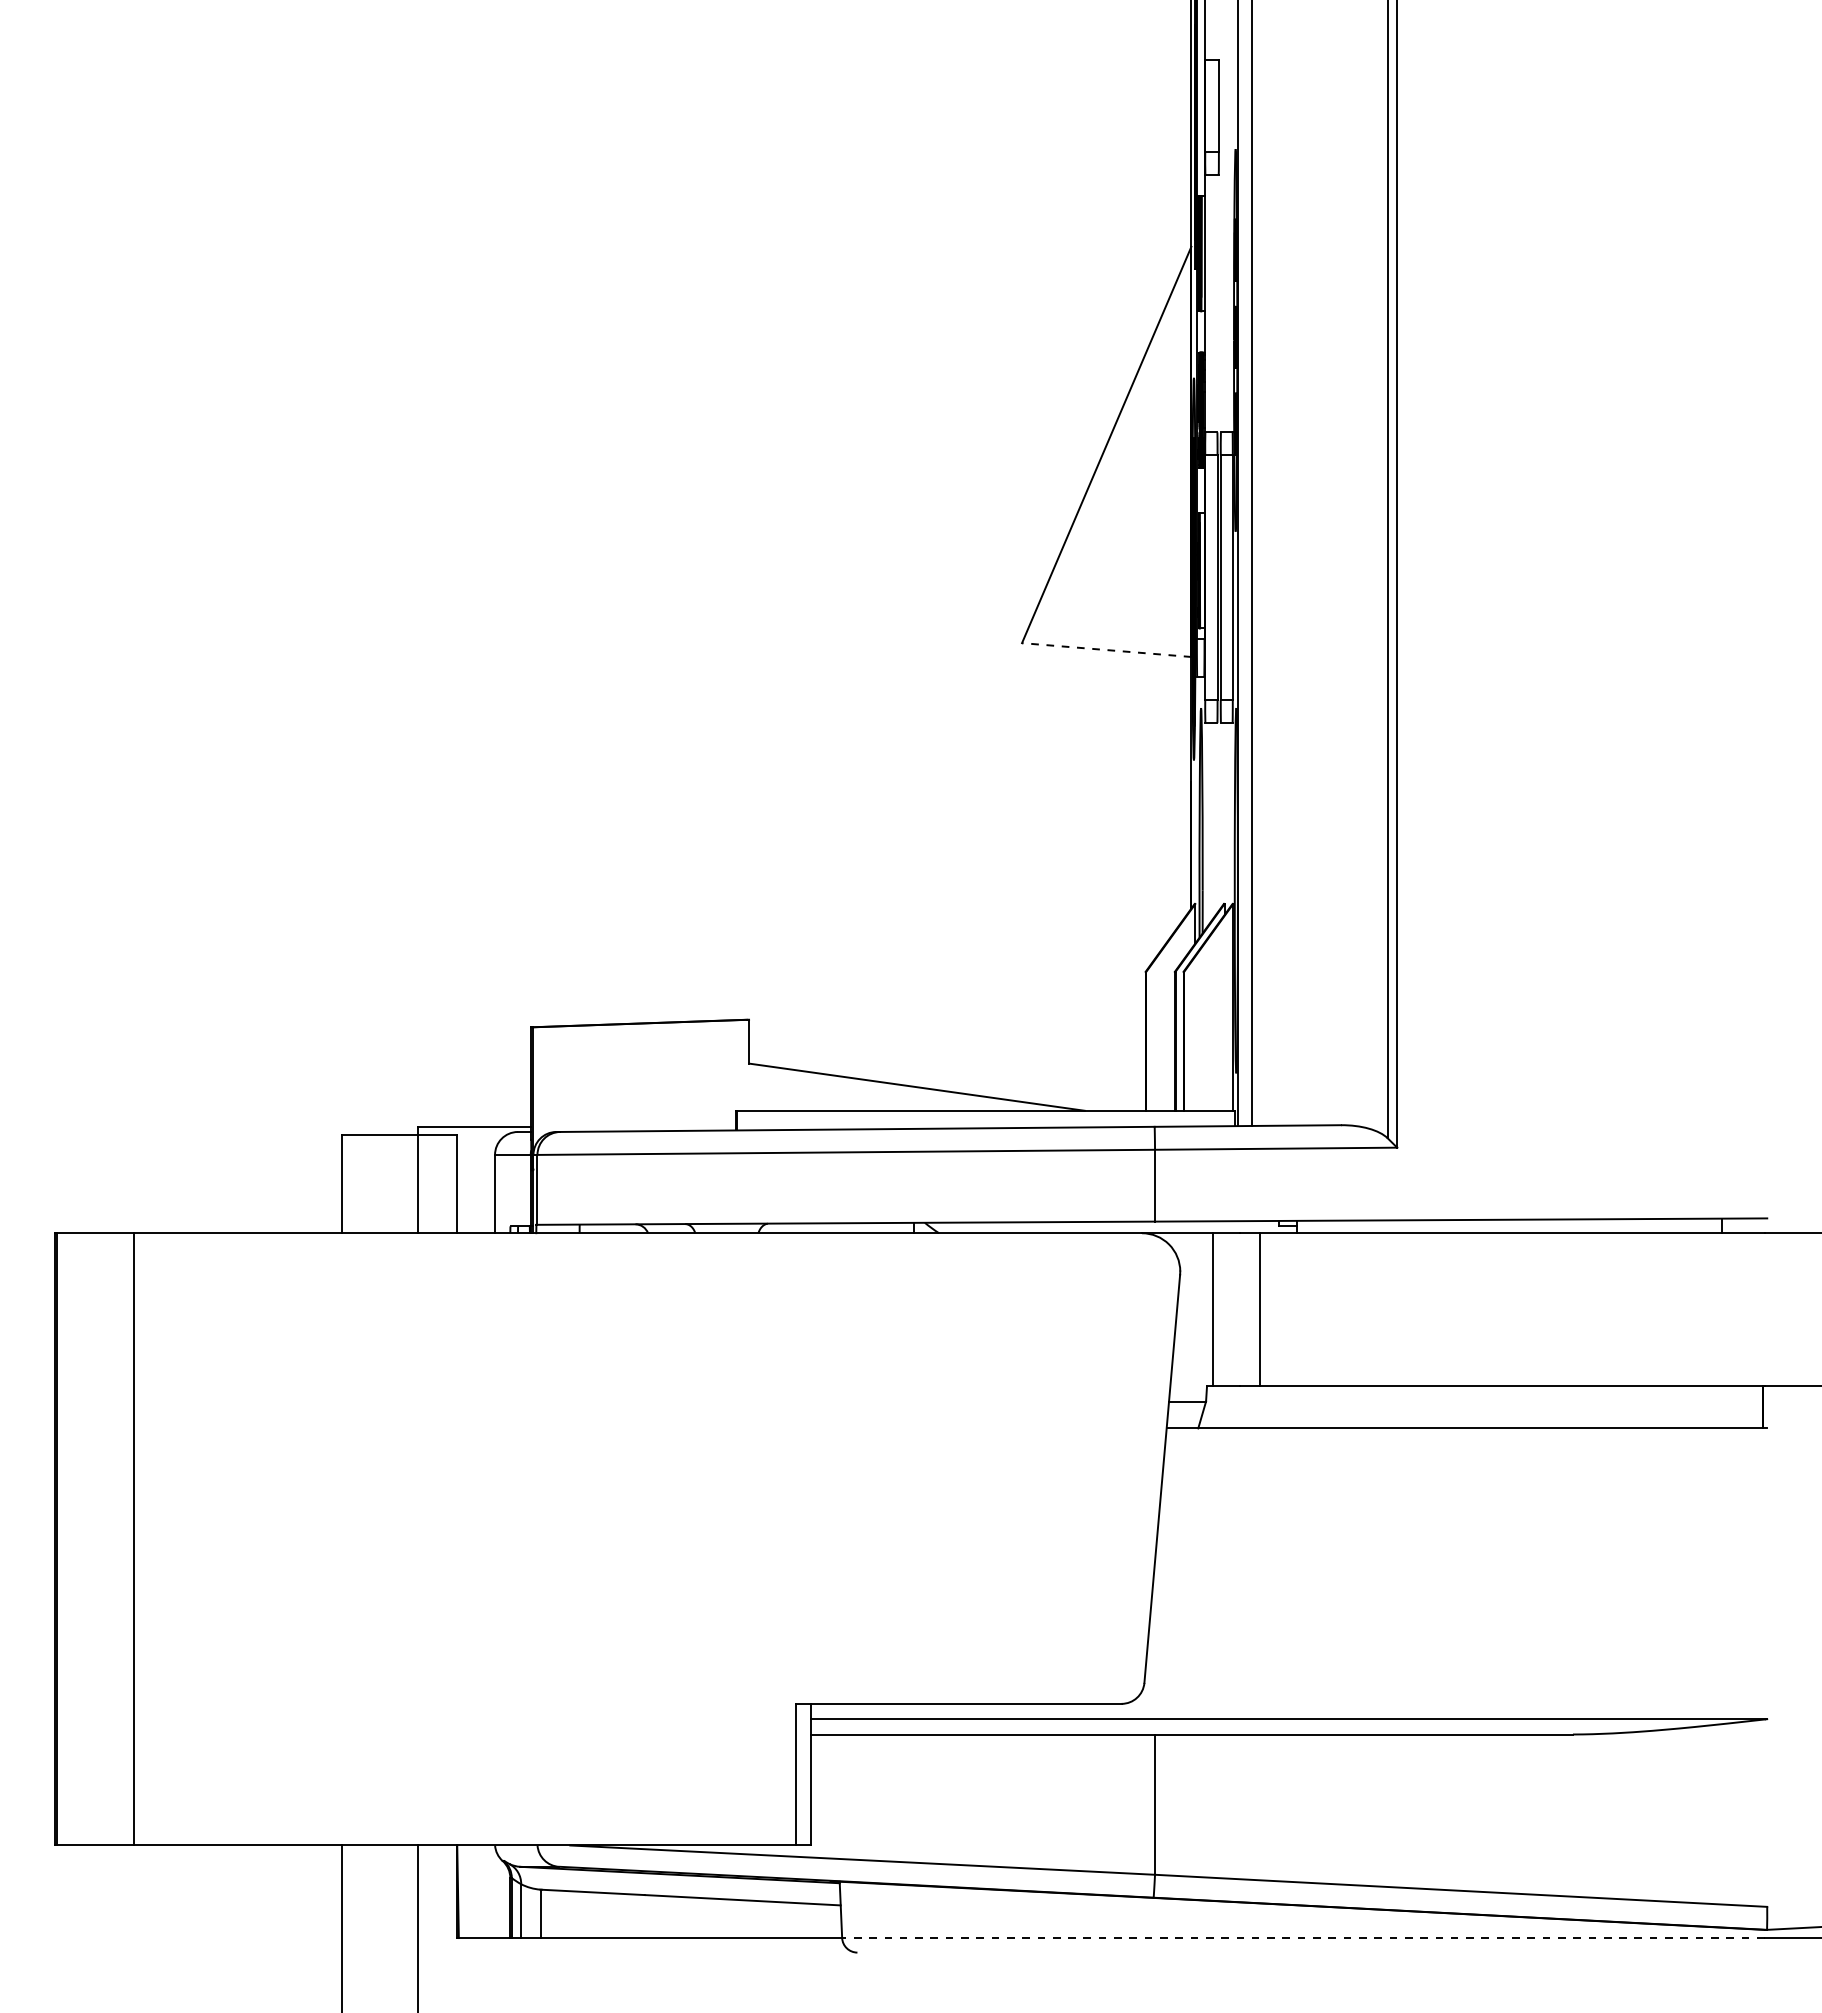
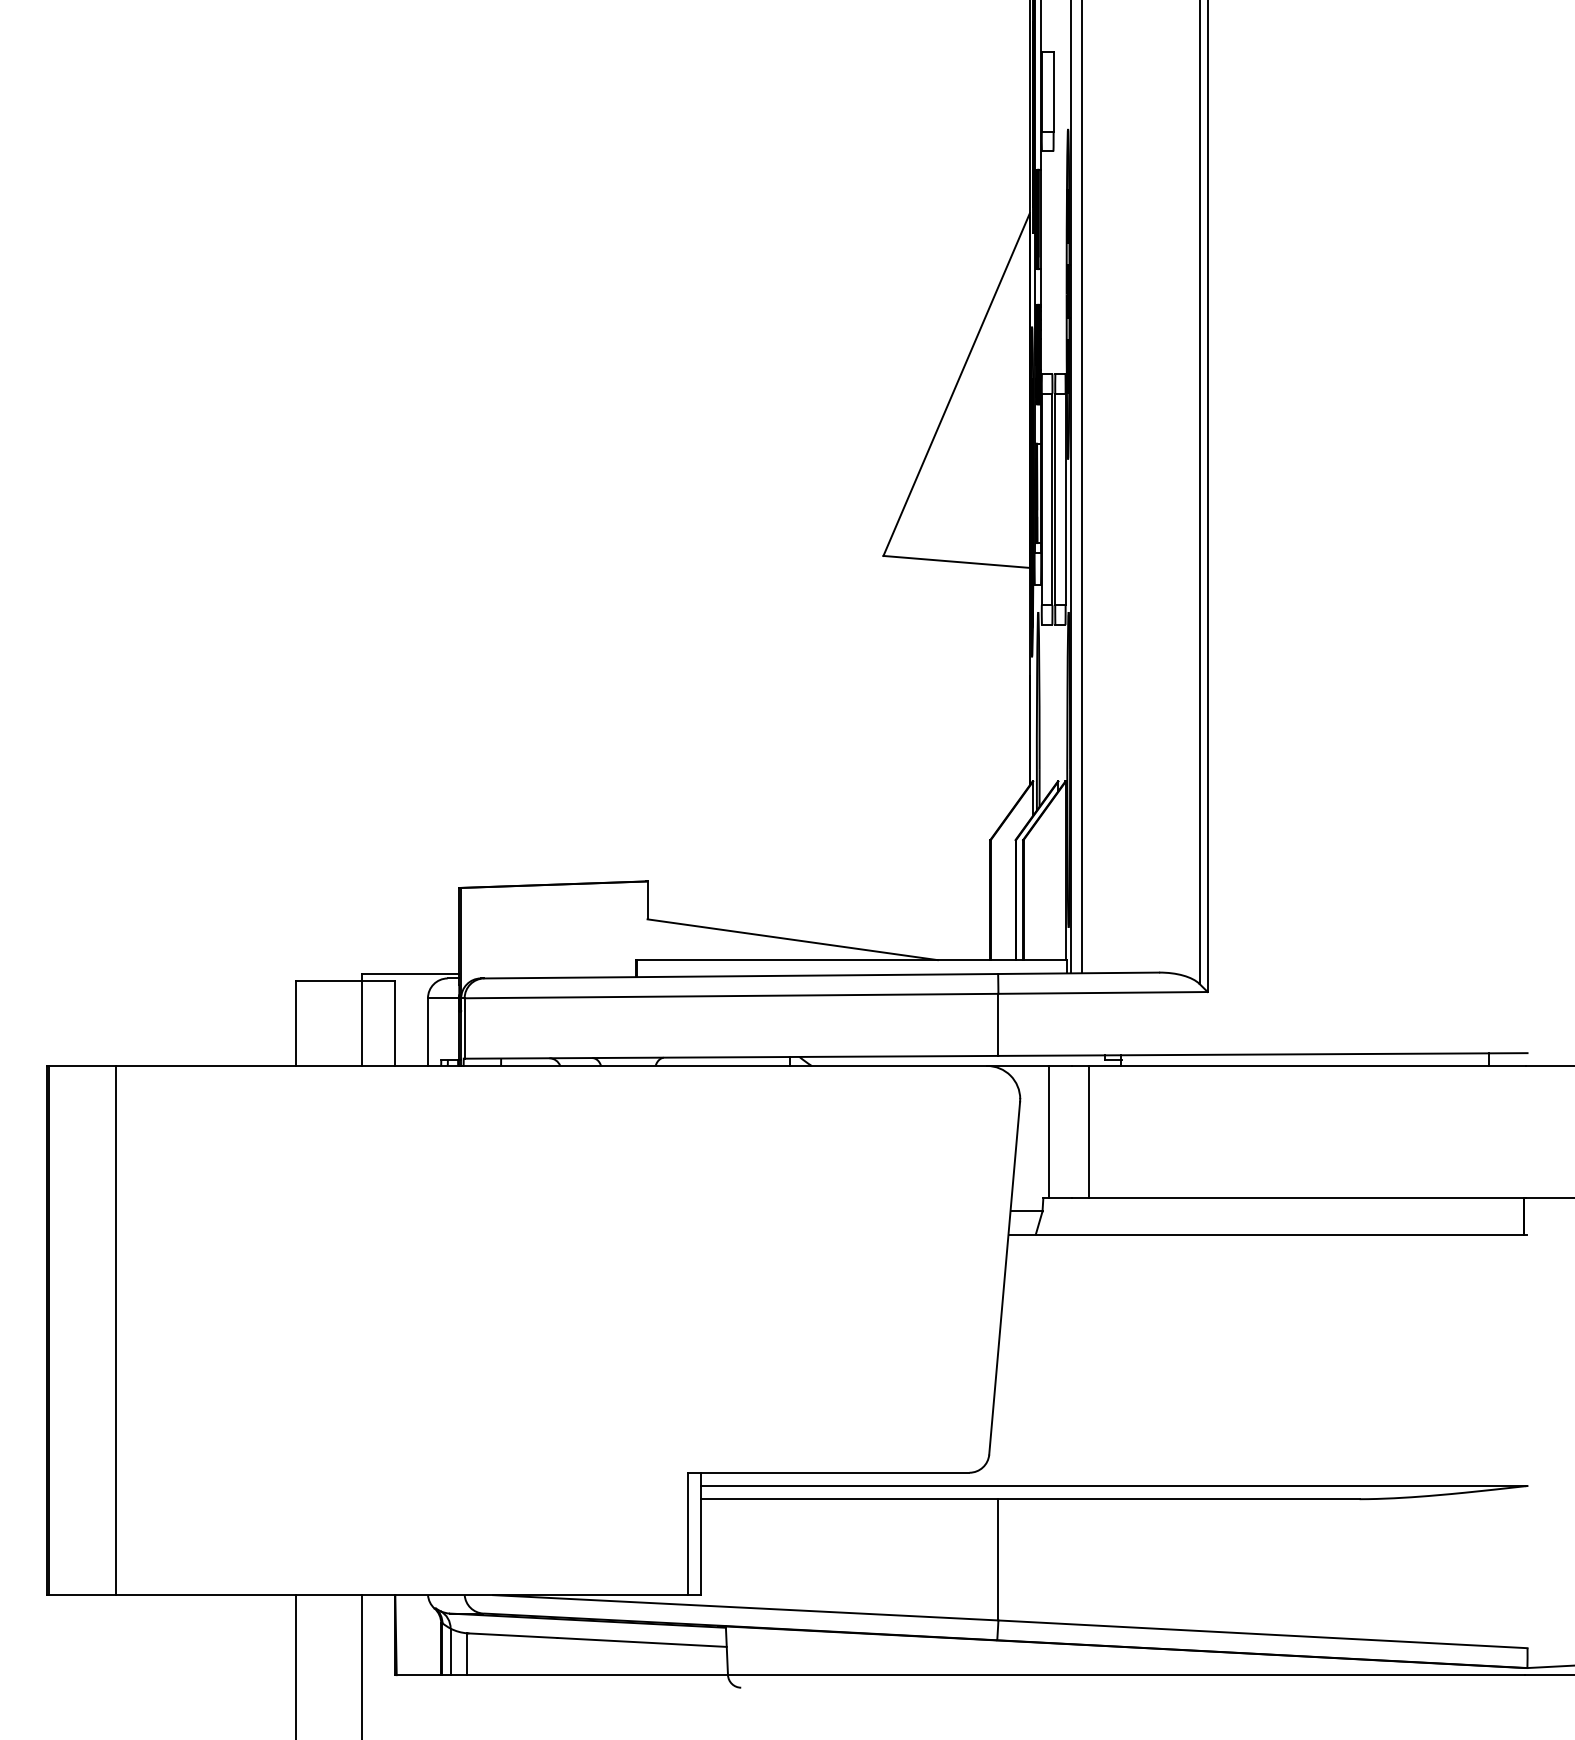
line: (1106, 650) -> (956, 562), dashed -> solid
line: (1302, 1937) -> (1125, 1674), dashed -> solid

